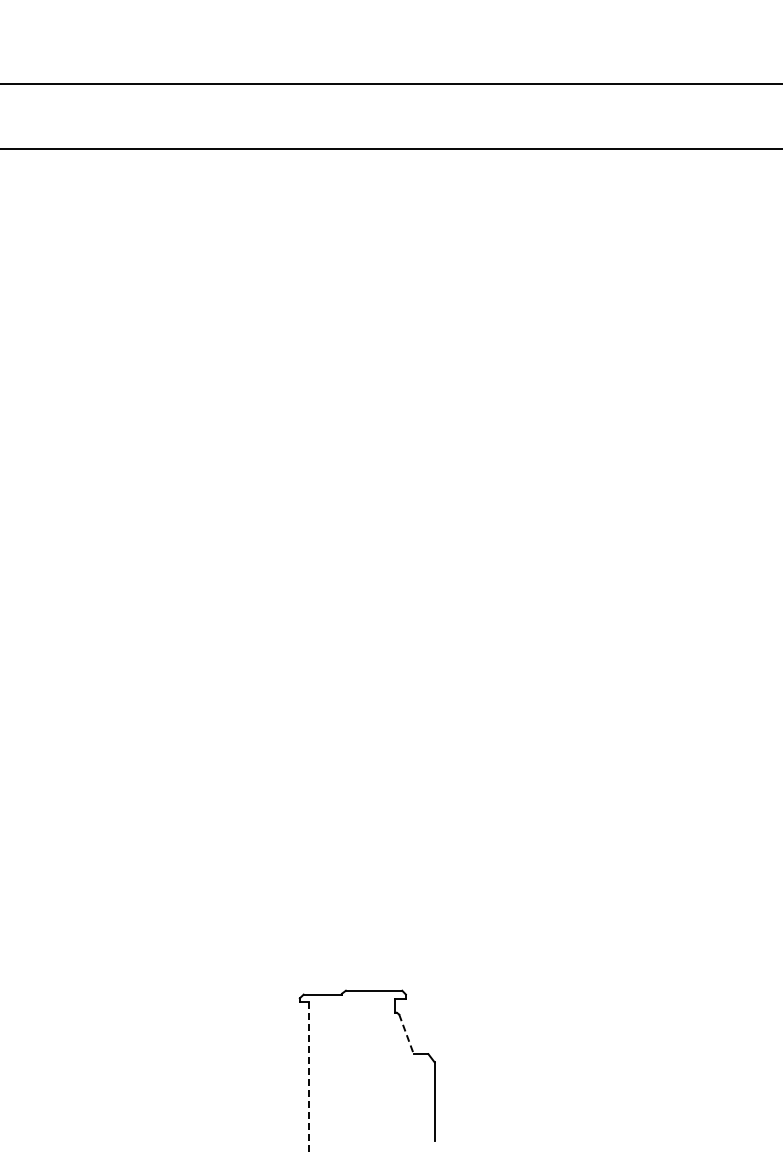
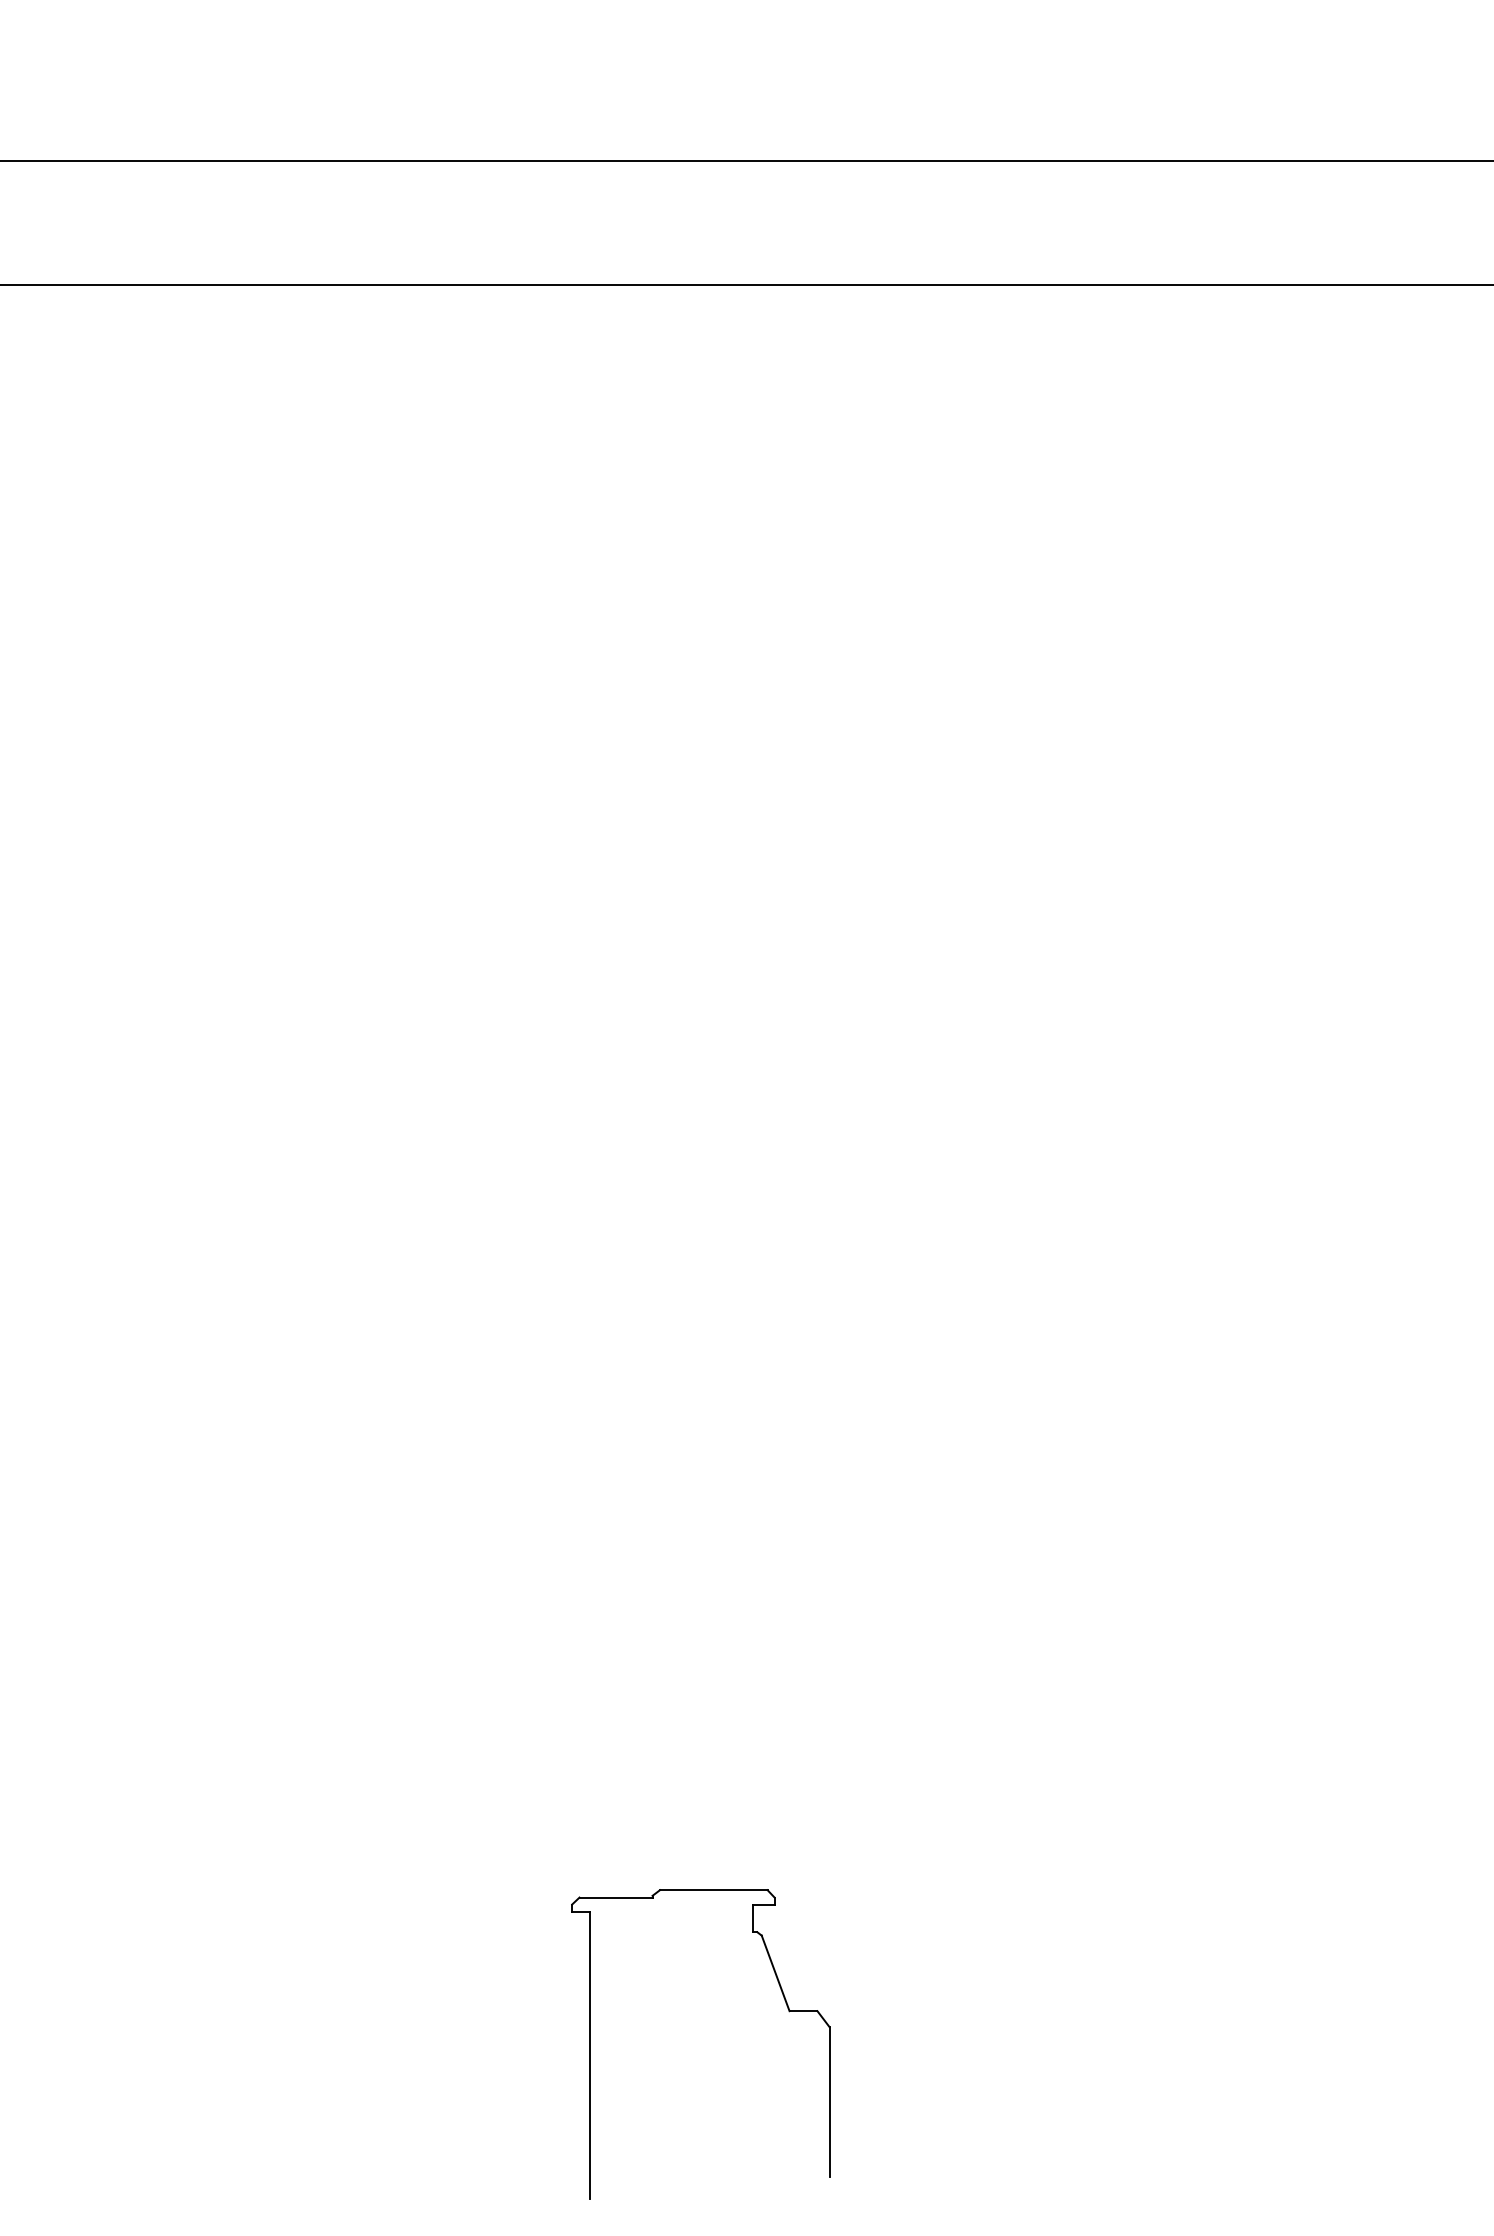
line: (406, 1034) -> (775, 1973), dashed -> solid
line: (309, 1078) -> (590, 2057), dashed -> solid

